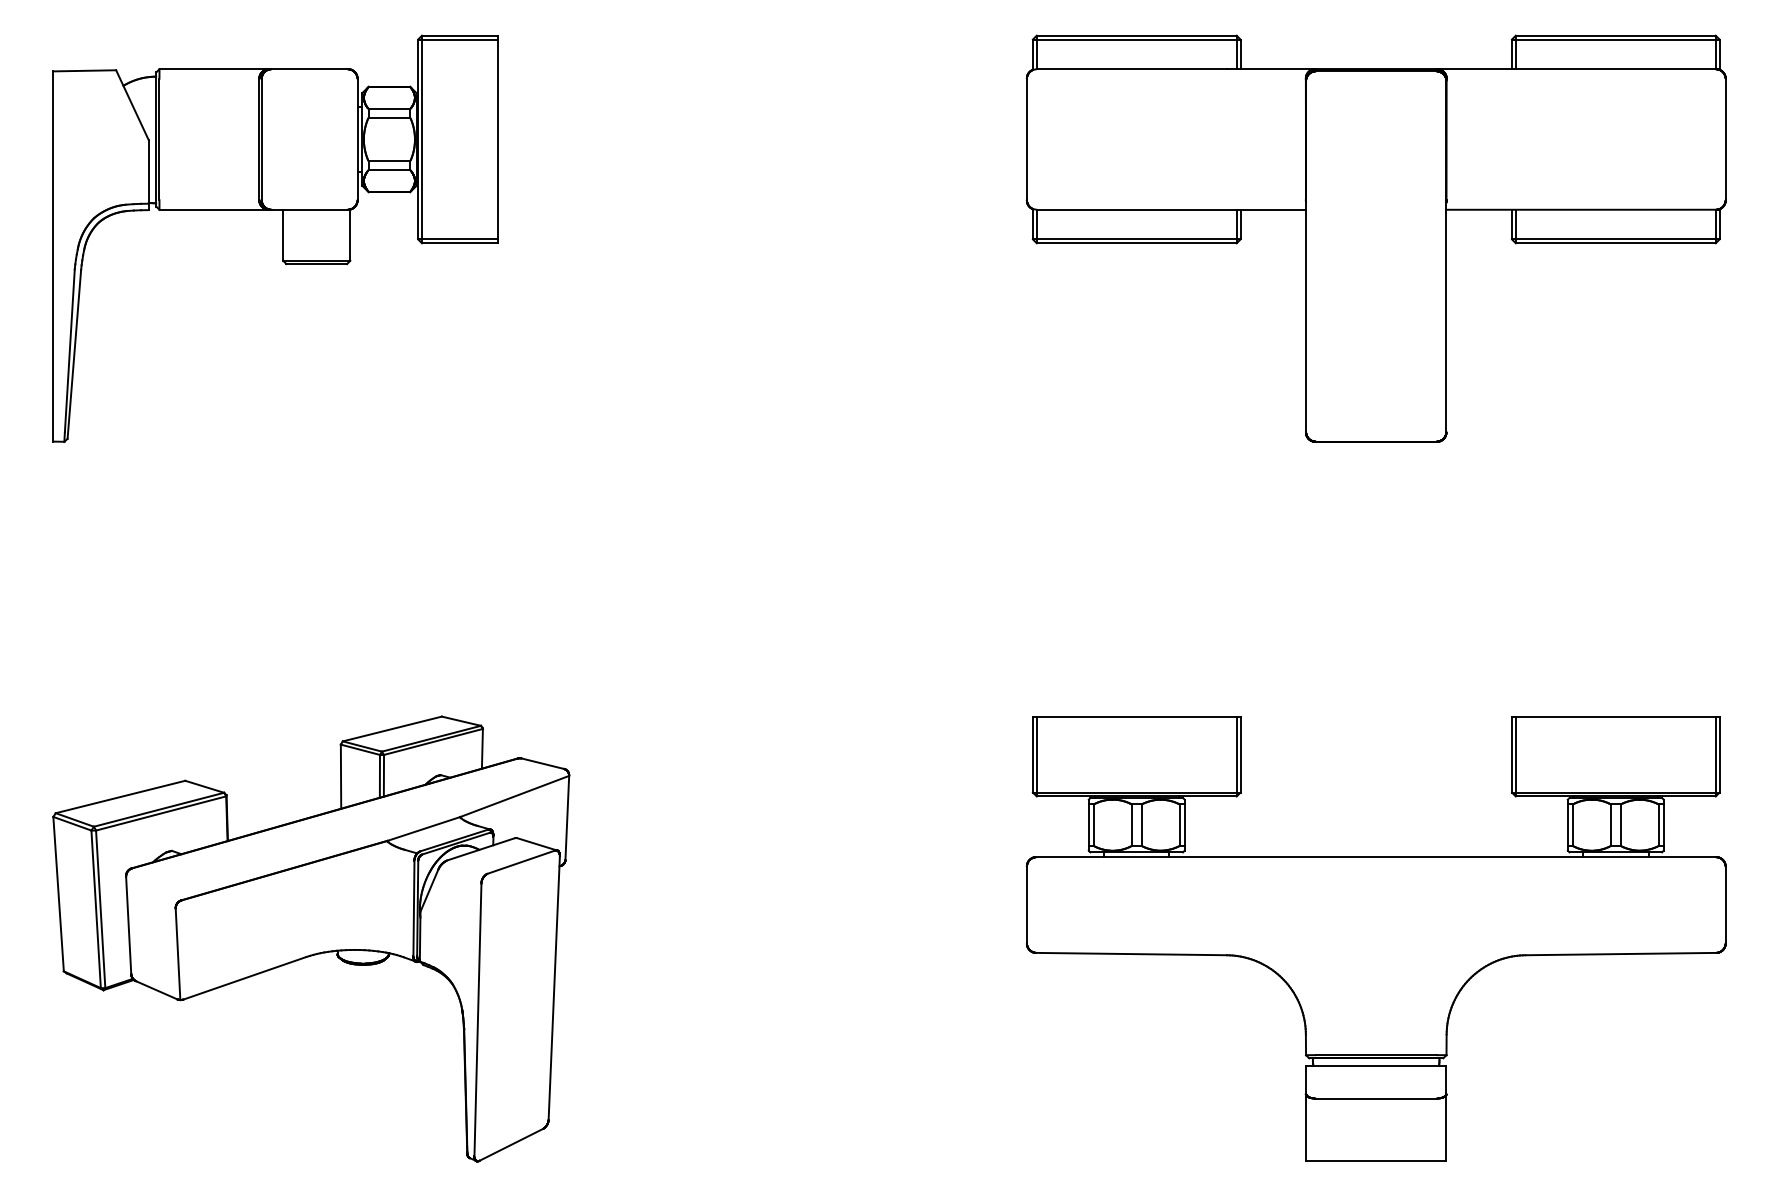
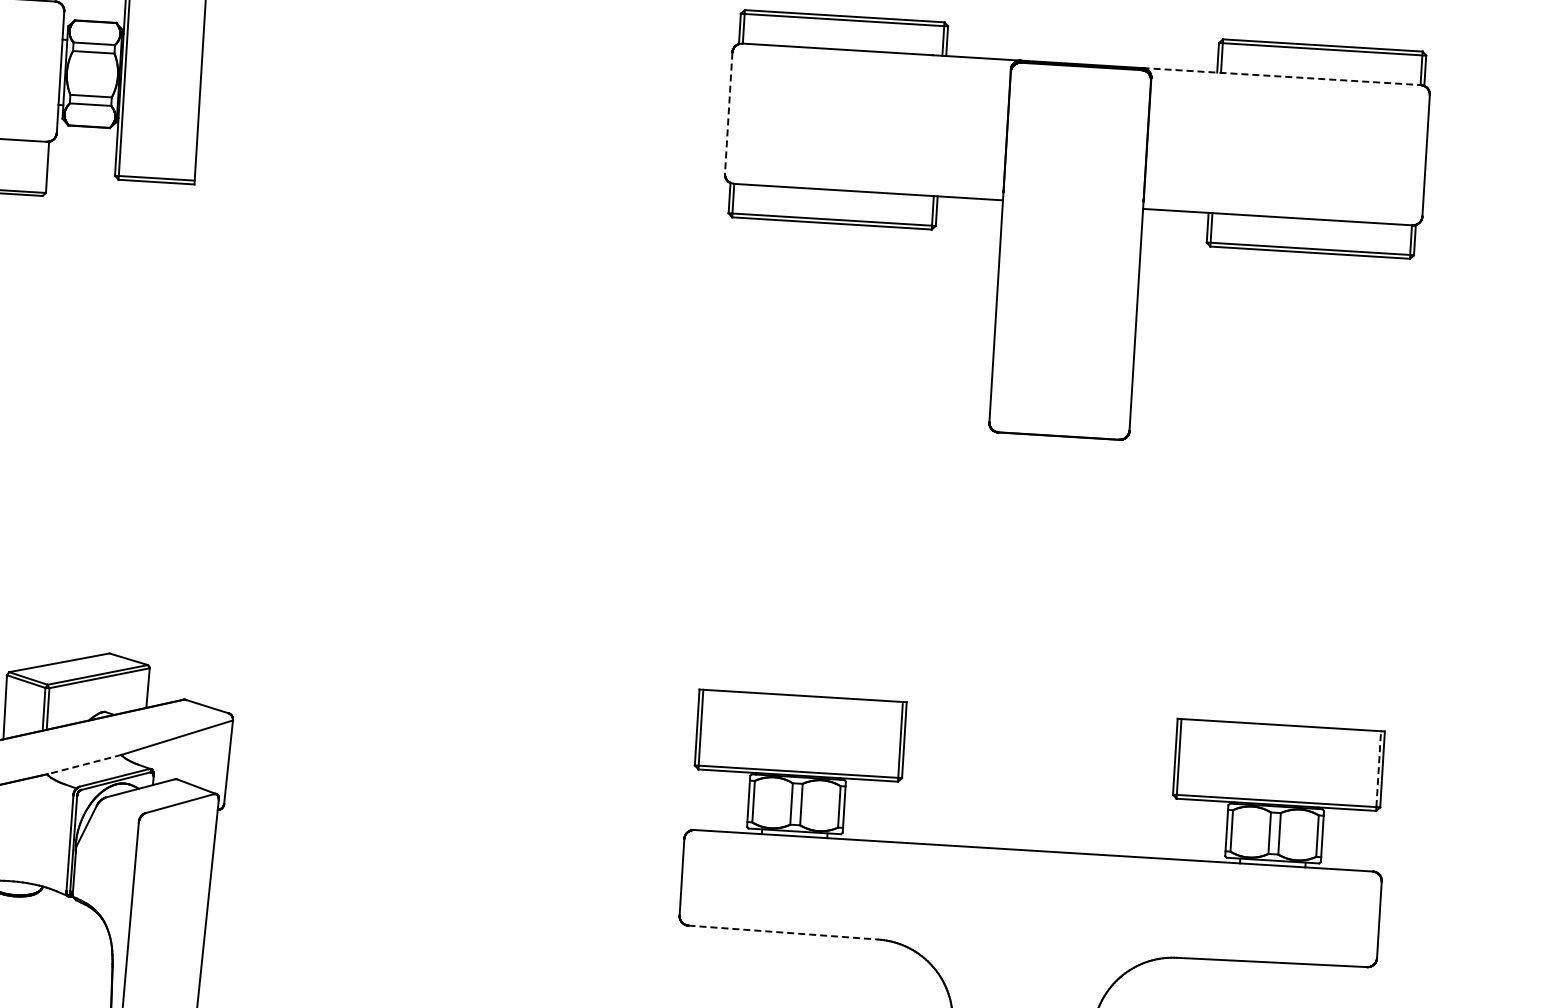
line: (1577, 69) -> (1282, 76), solid -> dashed
line: (1026, 139) -> (728, 113), solid -> dashed
line: (1715, 754) -> (1378, 769), solid -> dashed
line: (423, 829) -> (84, 765), solid -> dashed
line: (1132, 954) -> (784, 933), solid -> dashed

